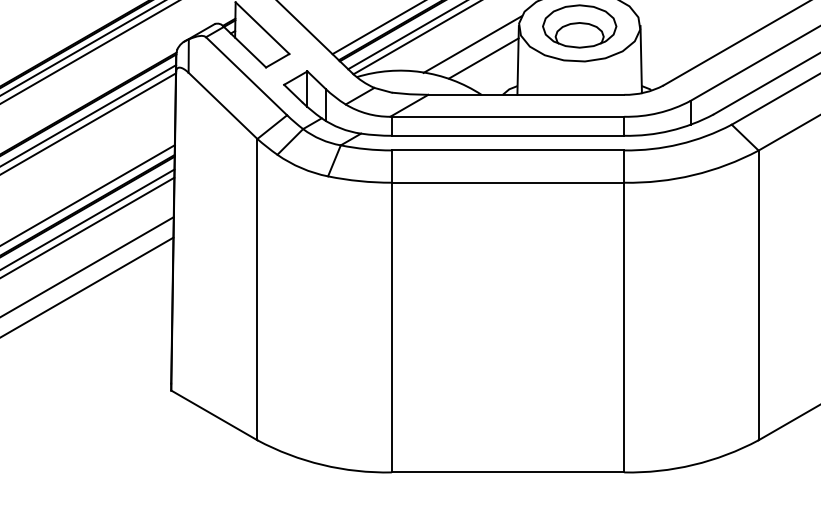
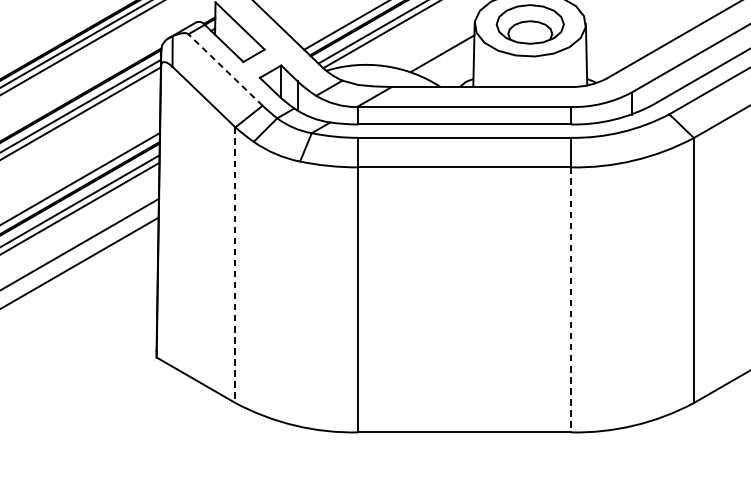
line: (472, 44) -> (432, 40), removed
line: (246, 75) -> (225, 69), solid -> dashed
line: (257, 289) -> (235, 265), solid -> dashed
line: (624, 327) -> (571, 299), solid -> dashed

